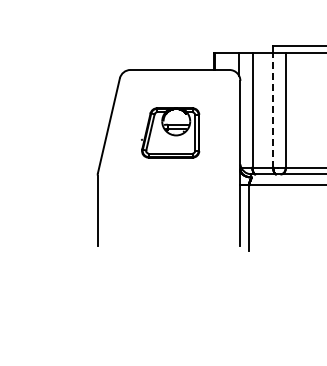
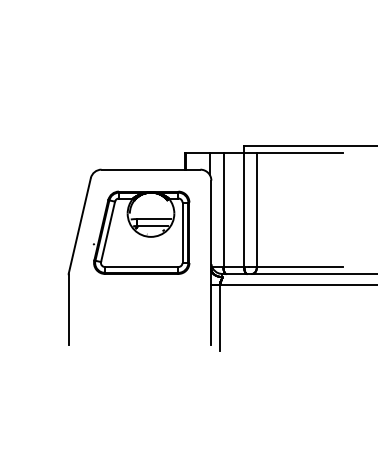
line: (273, 109) -> (244, 209), dashed -> solid
part: (170, 132) -> (141, 232), size x1.67

